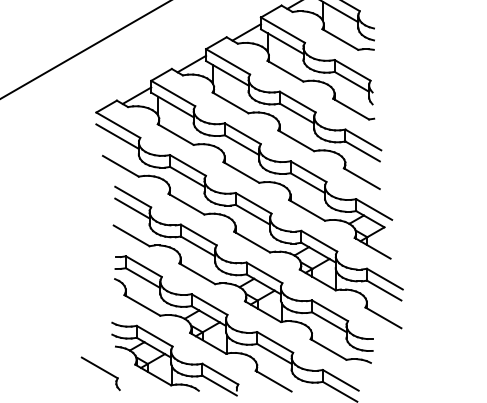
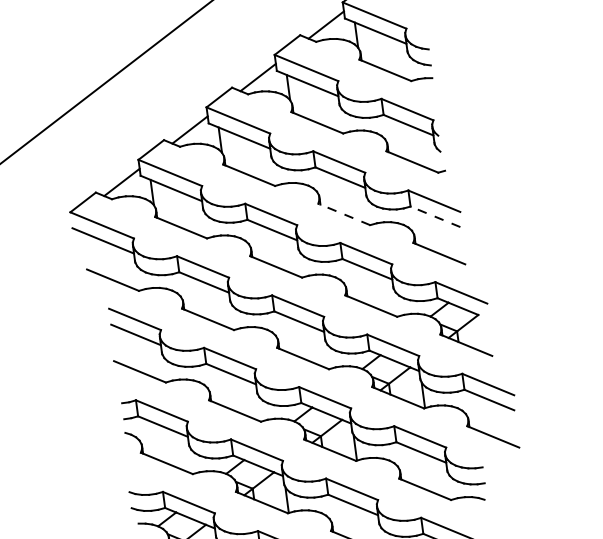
line: (296, 140) -> (344, 213), solid -> dashed
line: (362, 151) -> (435, 216), solid -> dashed

